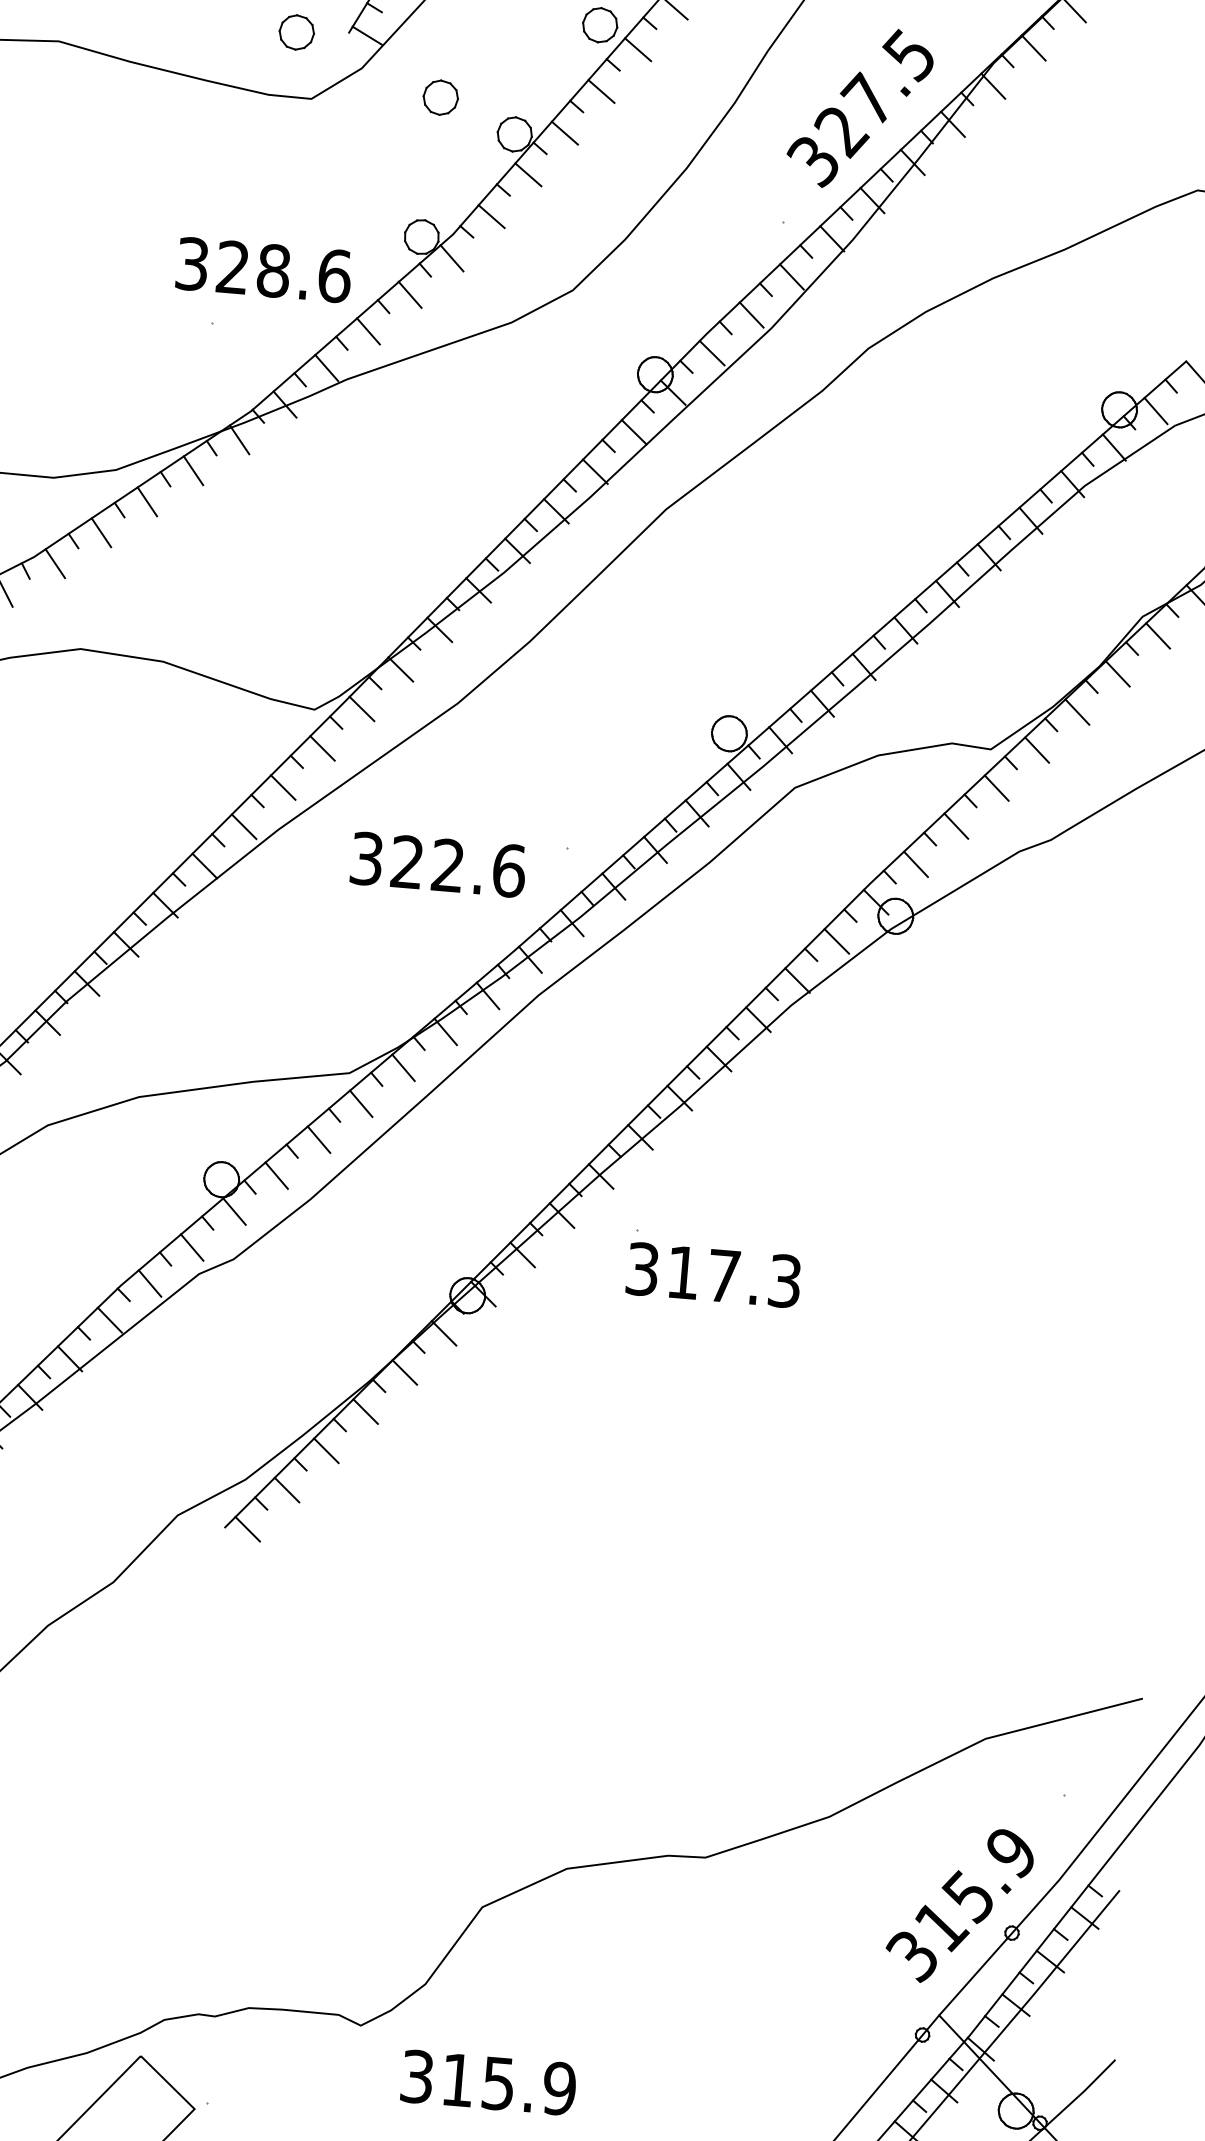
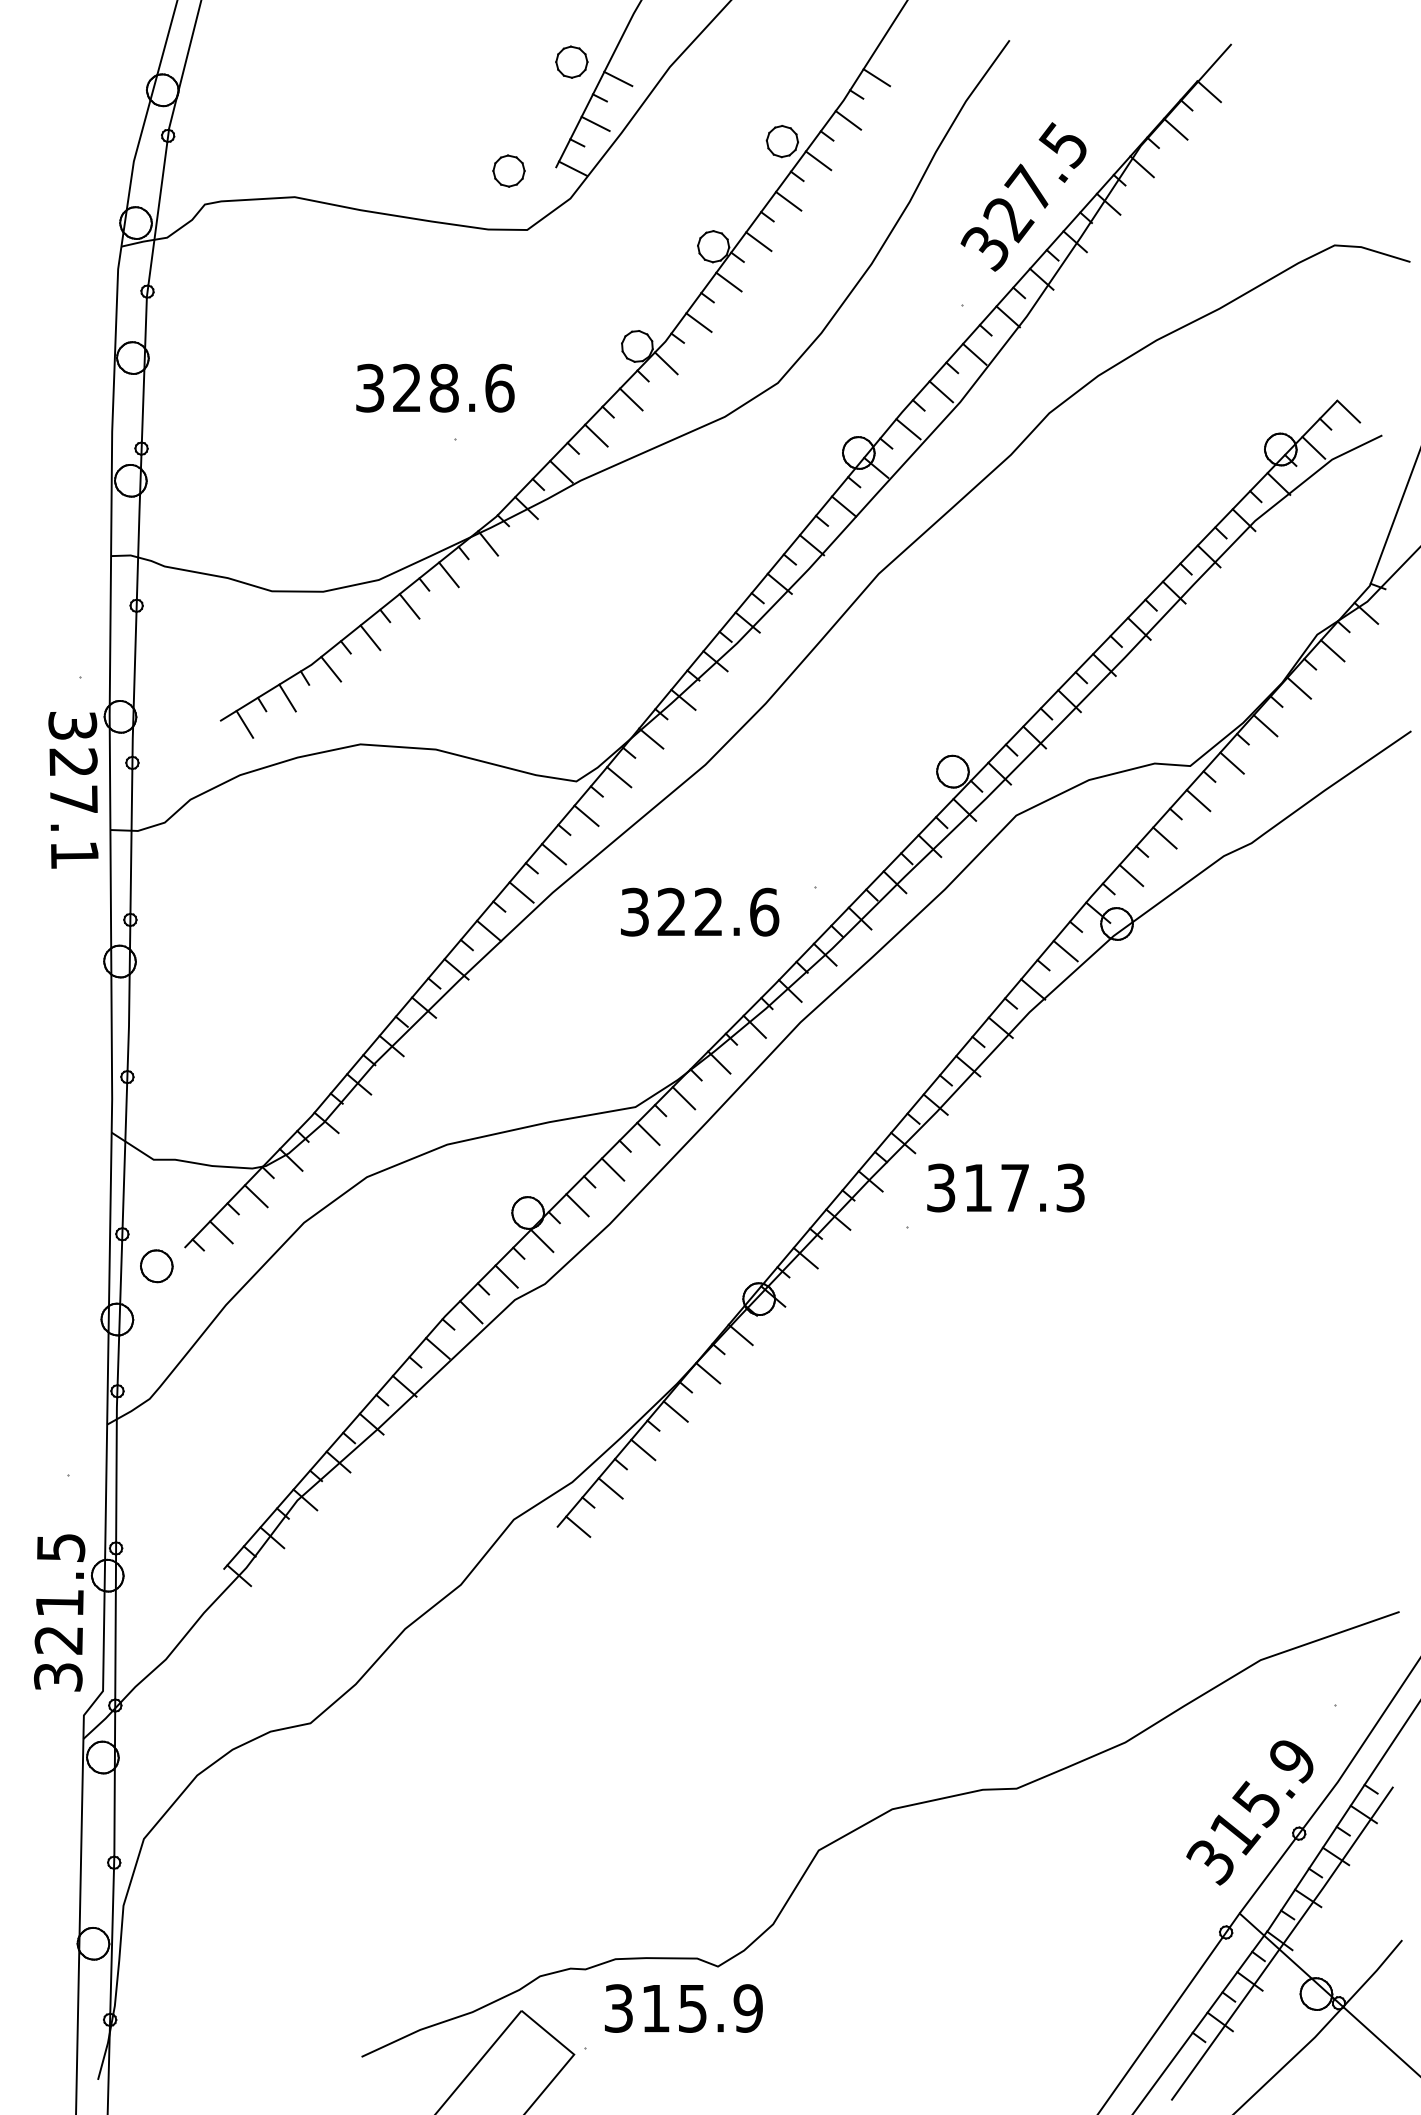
part: (440, 97) -> (643, 218), removed
text: (264, 269) -> (435, 387), moved
text: (713, 1274) -> (1005, 1187), moved
text: (488, 2082) -> (683, 2008), moved

